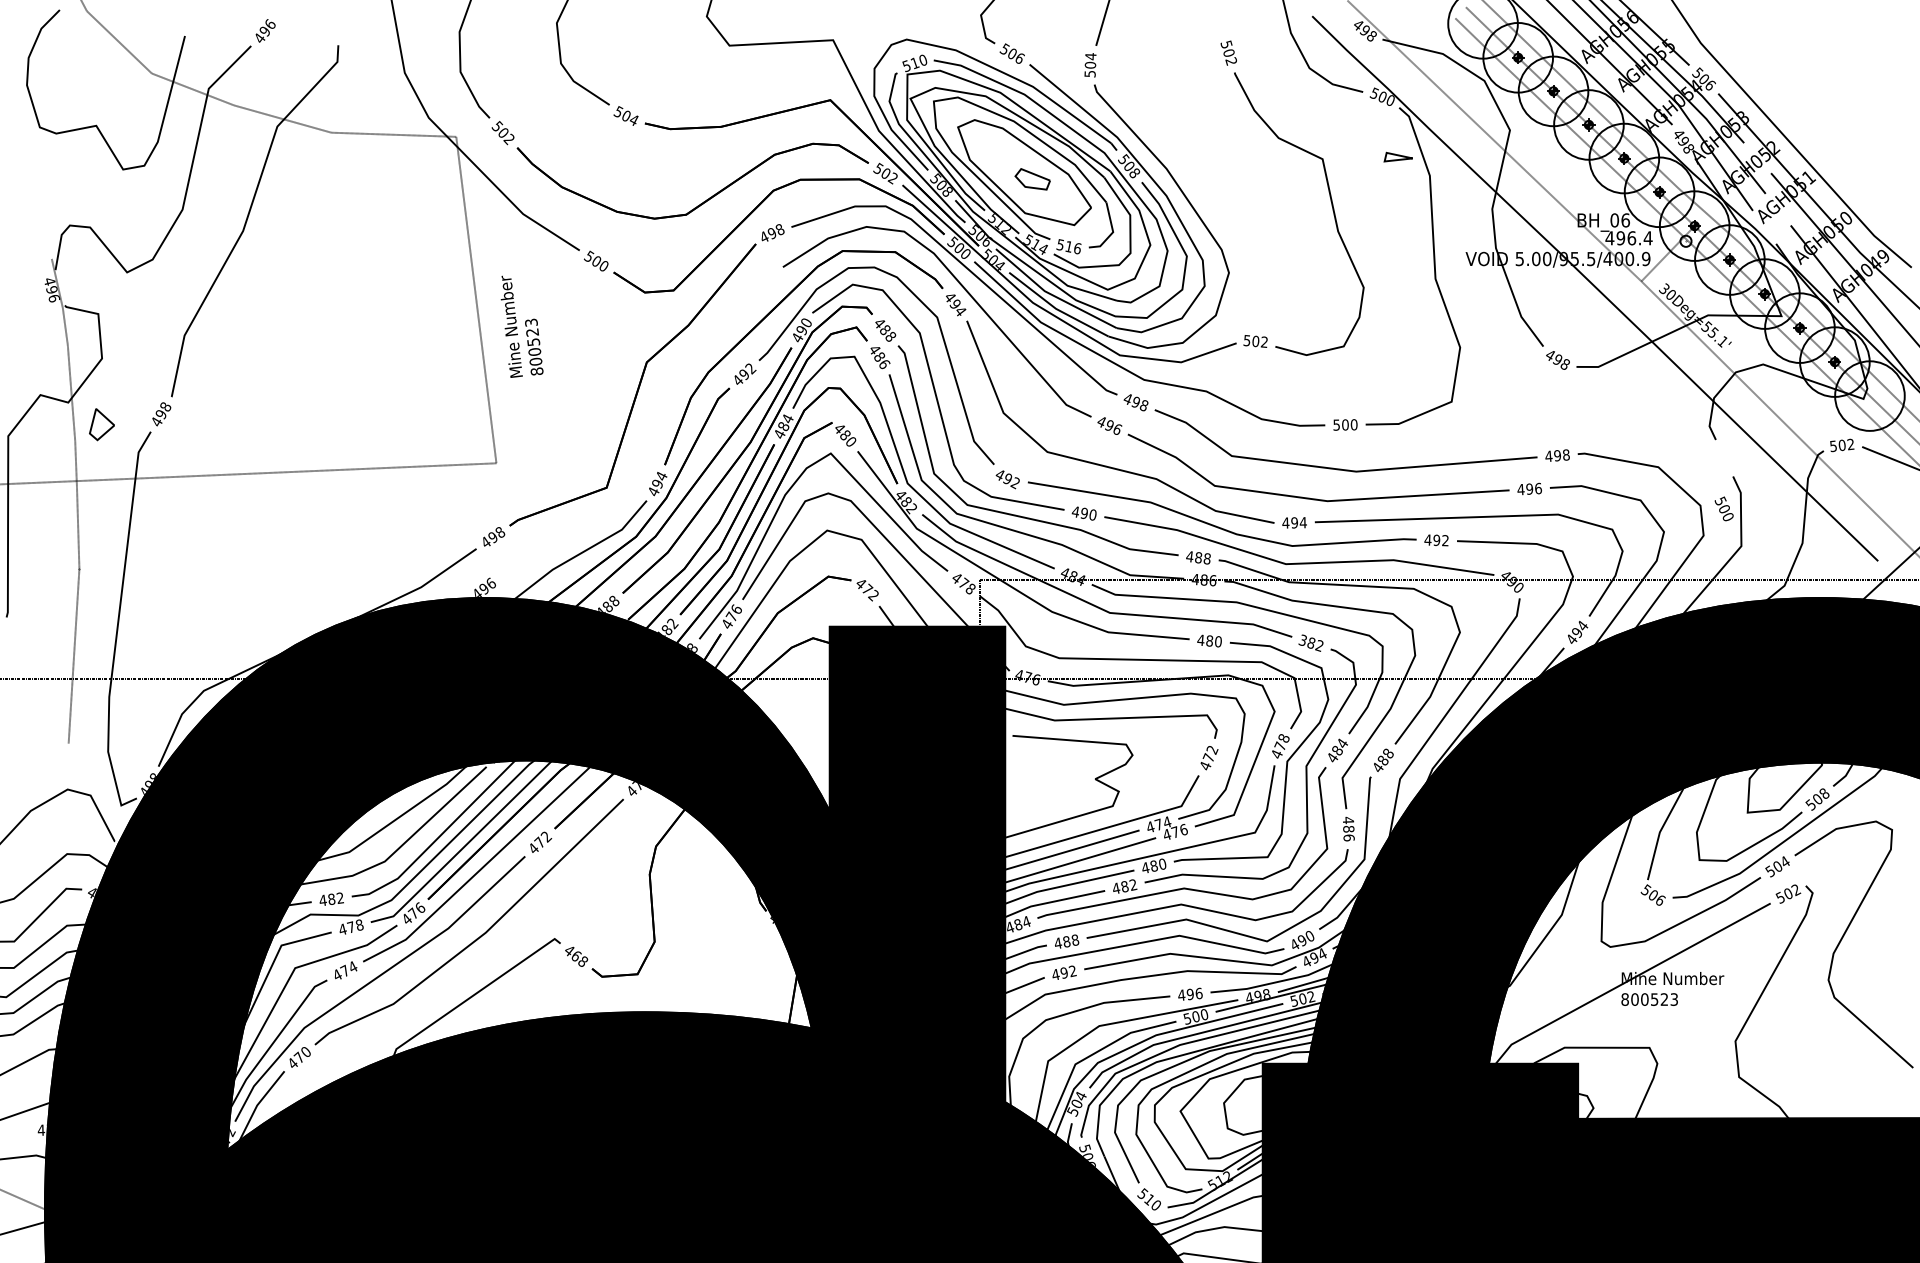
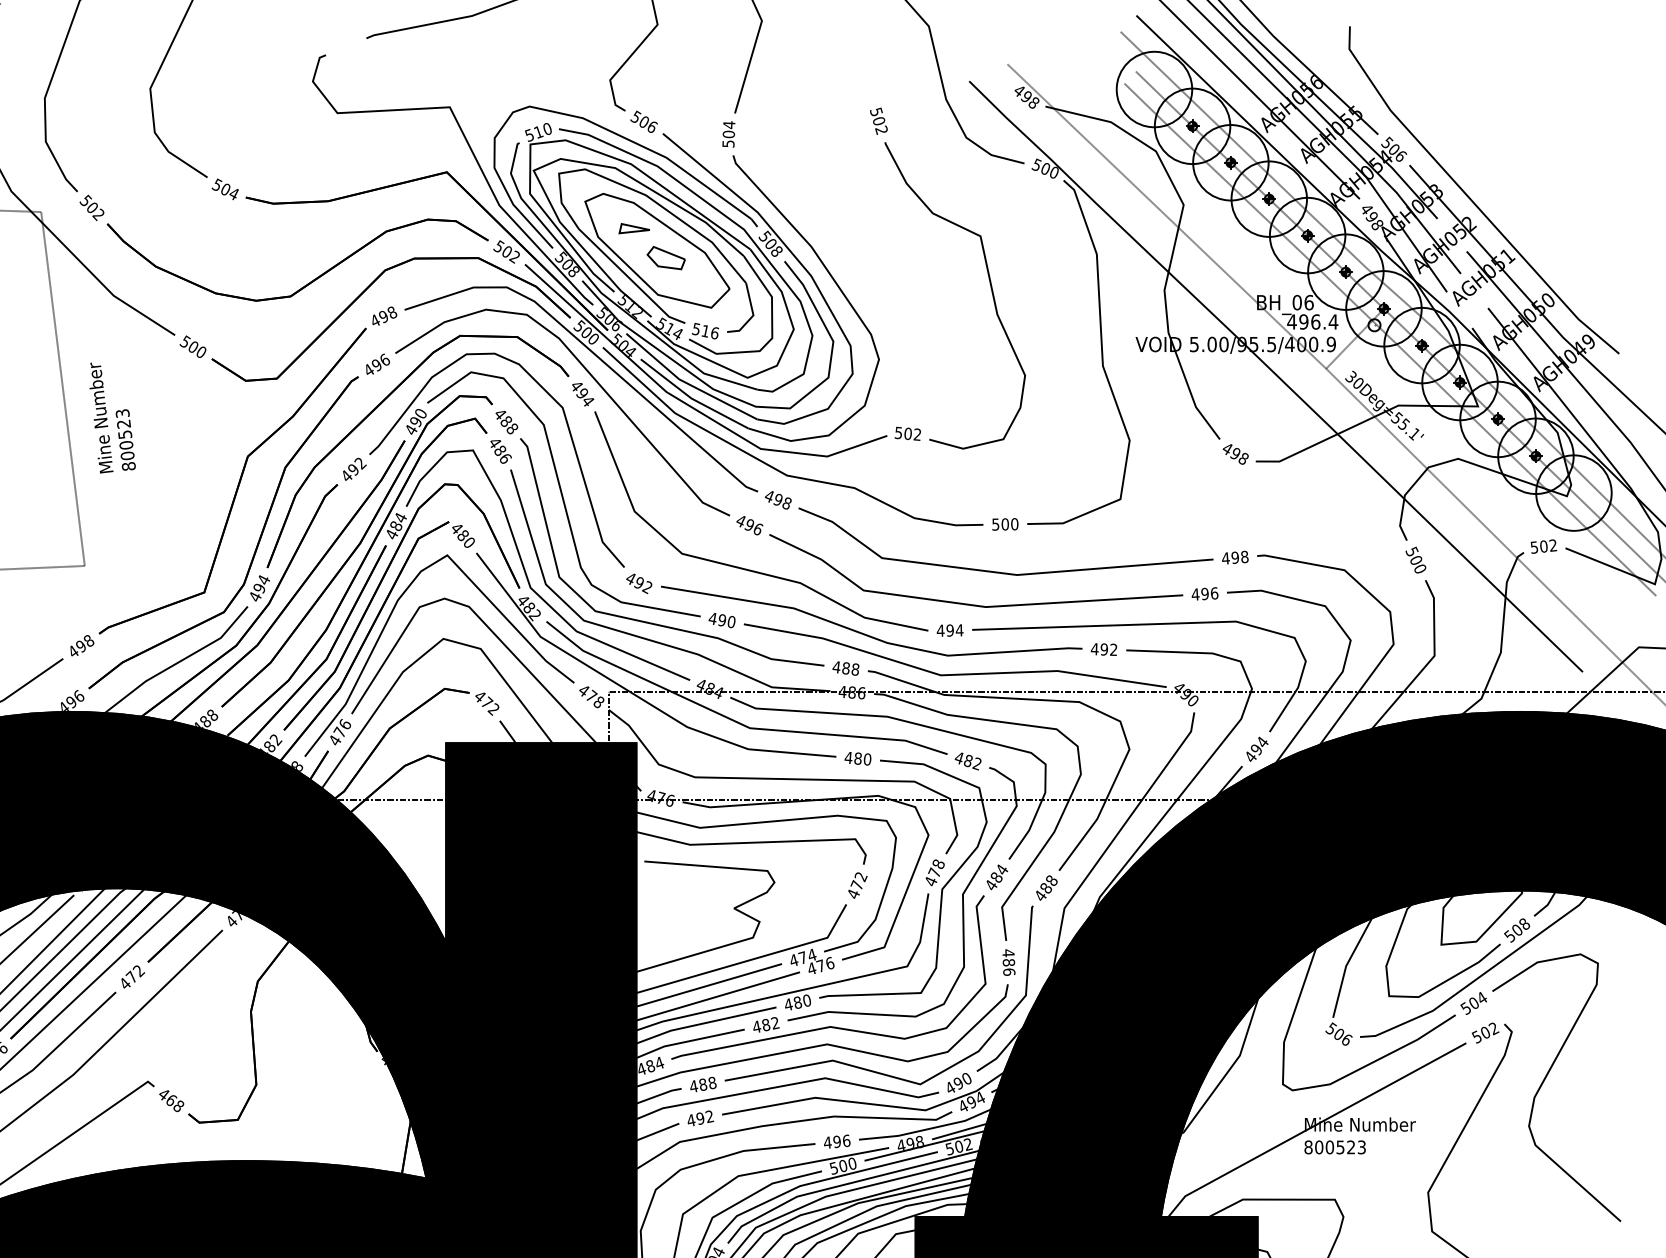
part: (1397, 156) -> (633, 227), moved
part: (660, 427) -> (262, 527), added
text: (1723, 508) -> (1415, 559), moved
text: (1302, 640) -> (958, 758), 382 -> 482

